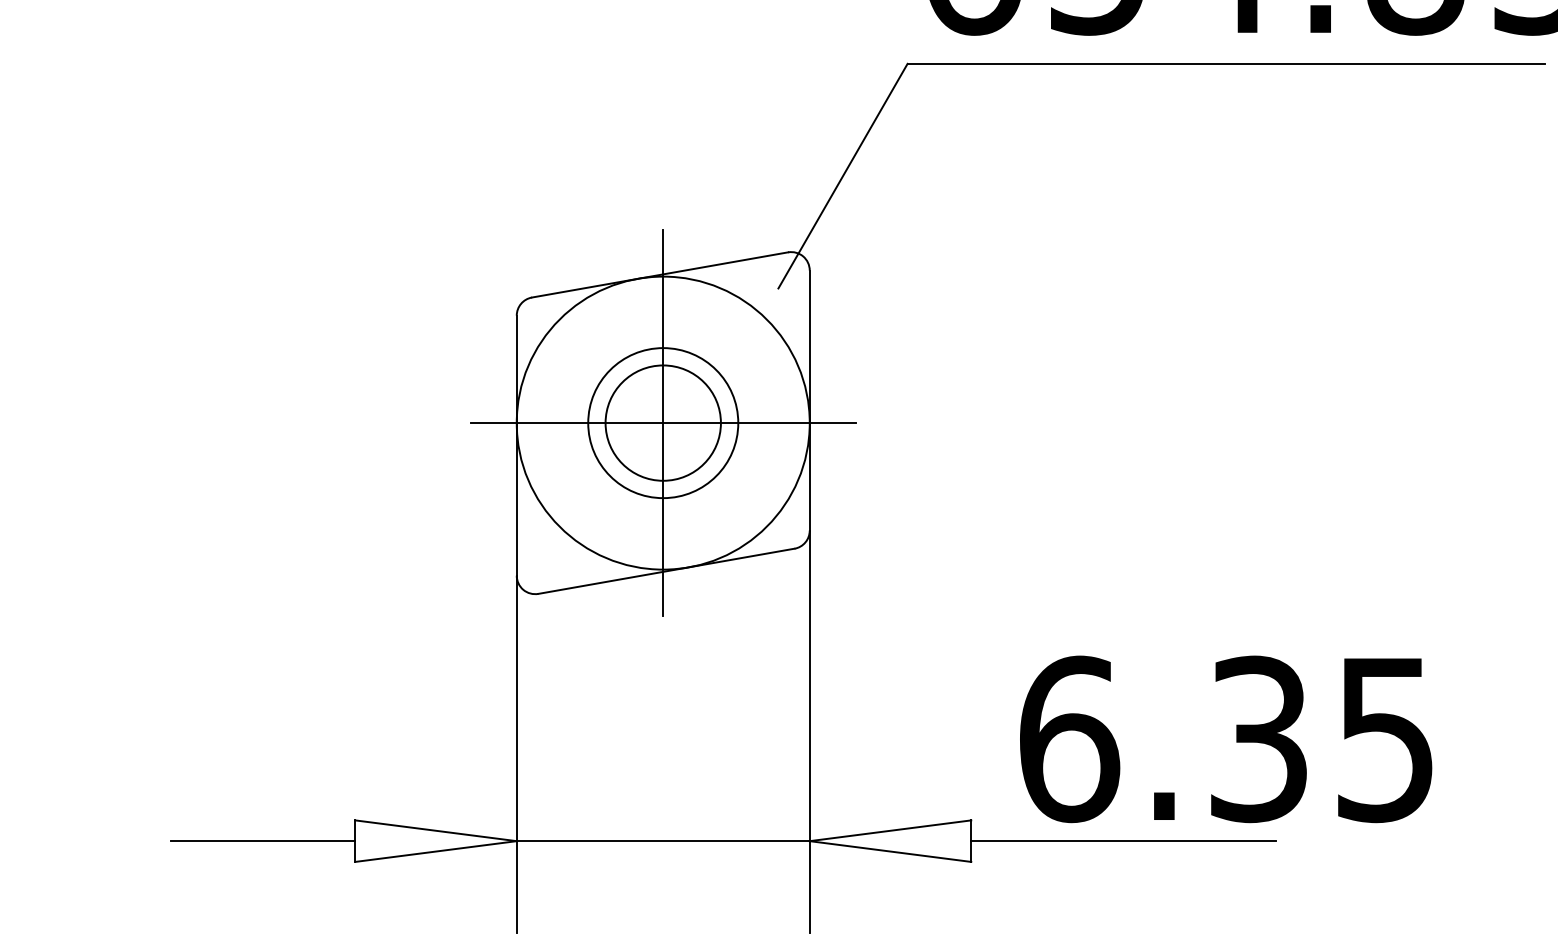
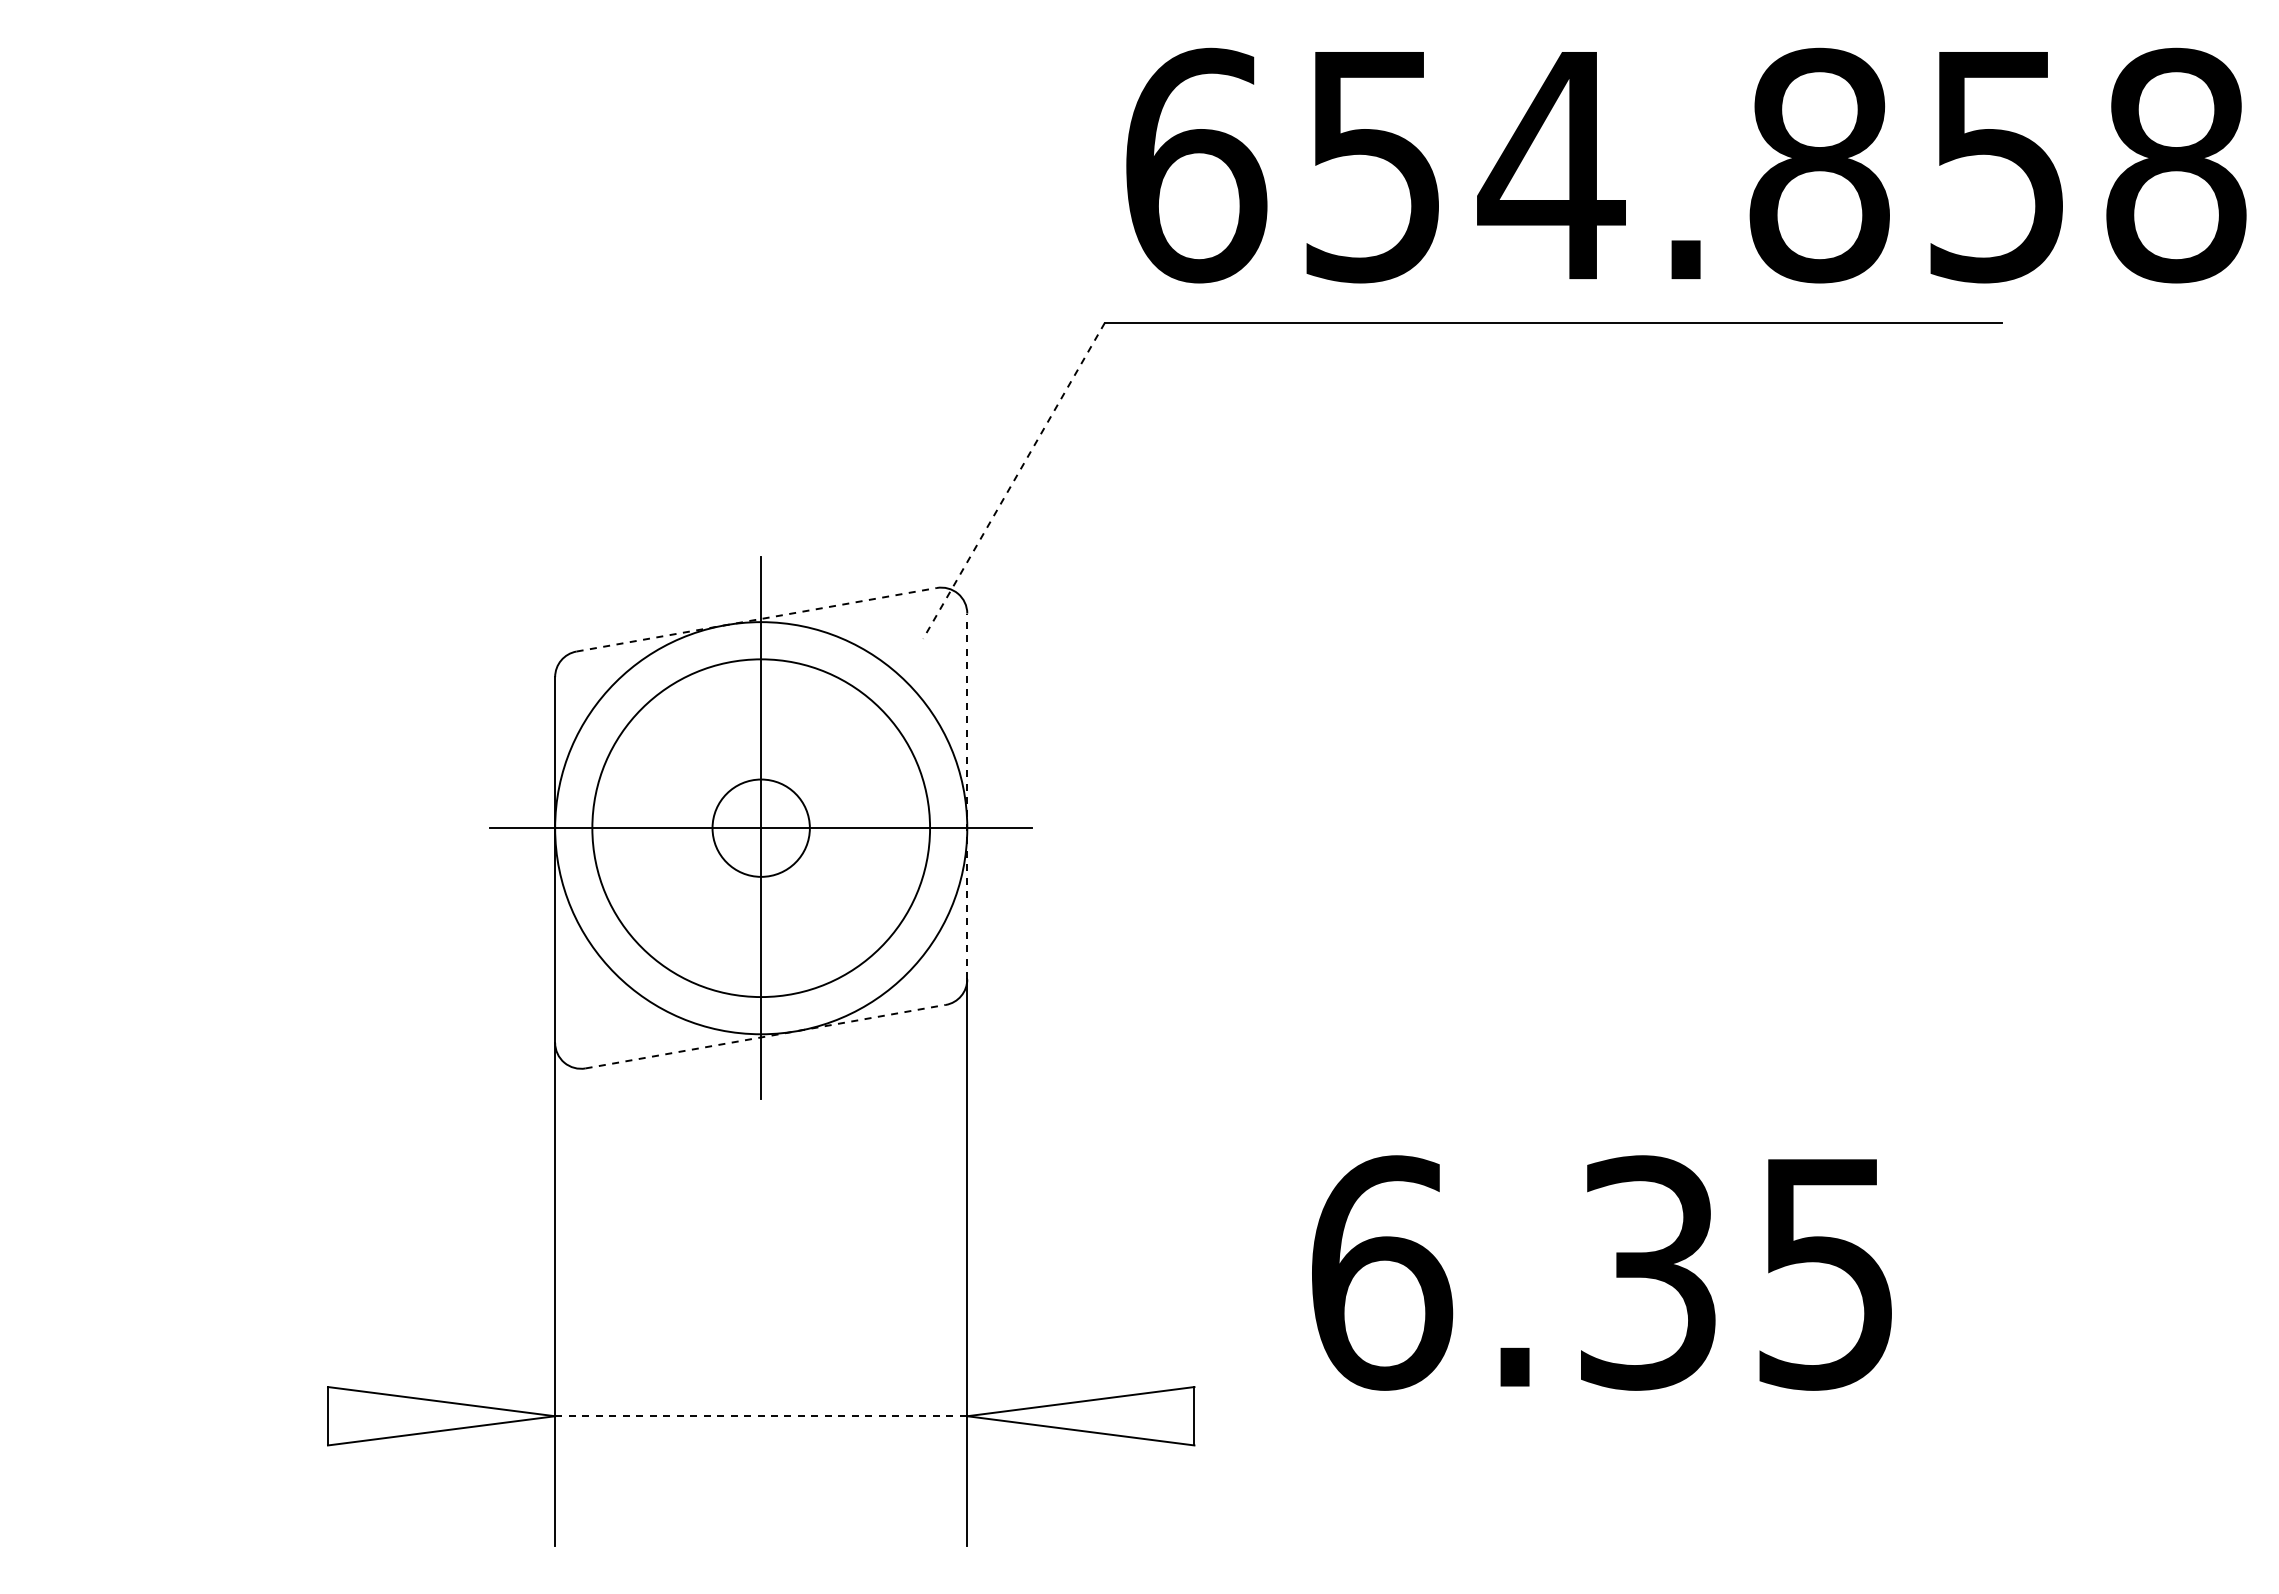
line: (842, 176) -> (1013, 481), solid -> dashed
line: (659, 274) -> (756, 619), solid -> dashed
line: (809, 400) -> (967, 796), solid -> dashed
circle: (662, 422) -> (760, 827), size x1.6
circle: (663, 423) -> (761, 828), size x0.6
line: (666, 571) -> (765, 1036), solid -> dashed
text: (1225, 738) -> (1601, 1272), moved
line: (262, 841) -> (197, 1416), removed
line: (663, 841) -> (761, 1416), solid -> dashed
line: (1123, 841) -> (1408, 1416), removed

